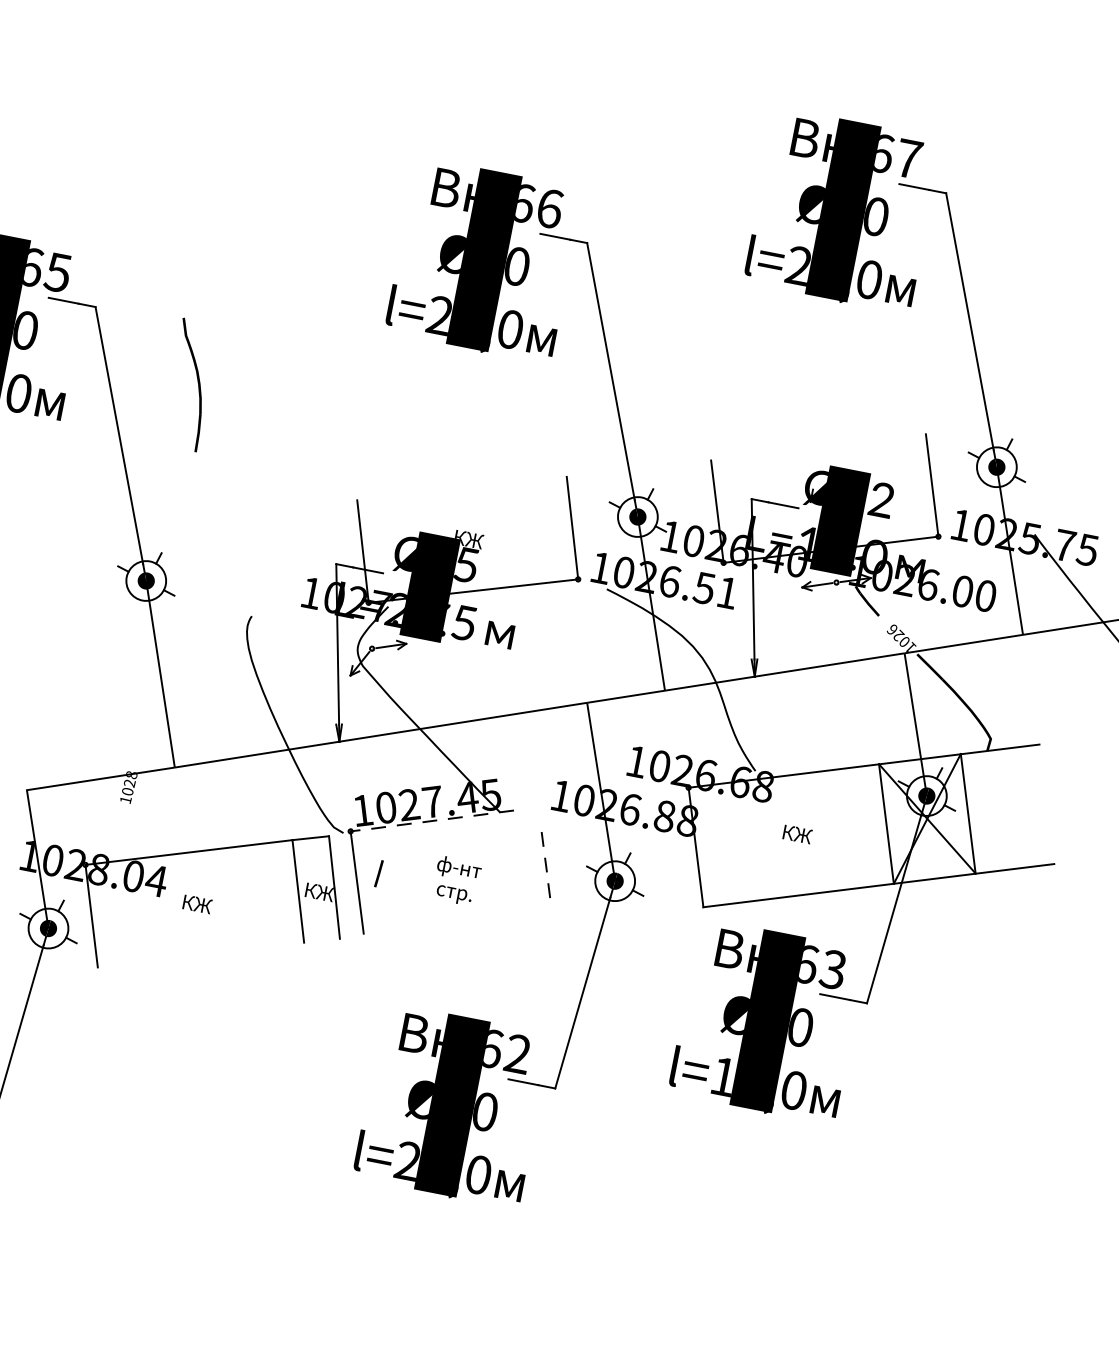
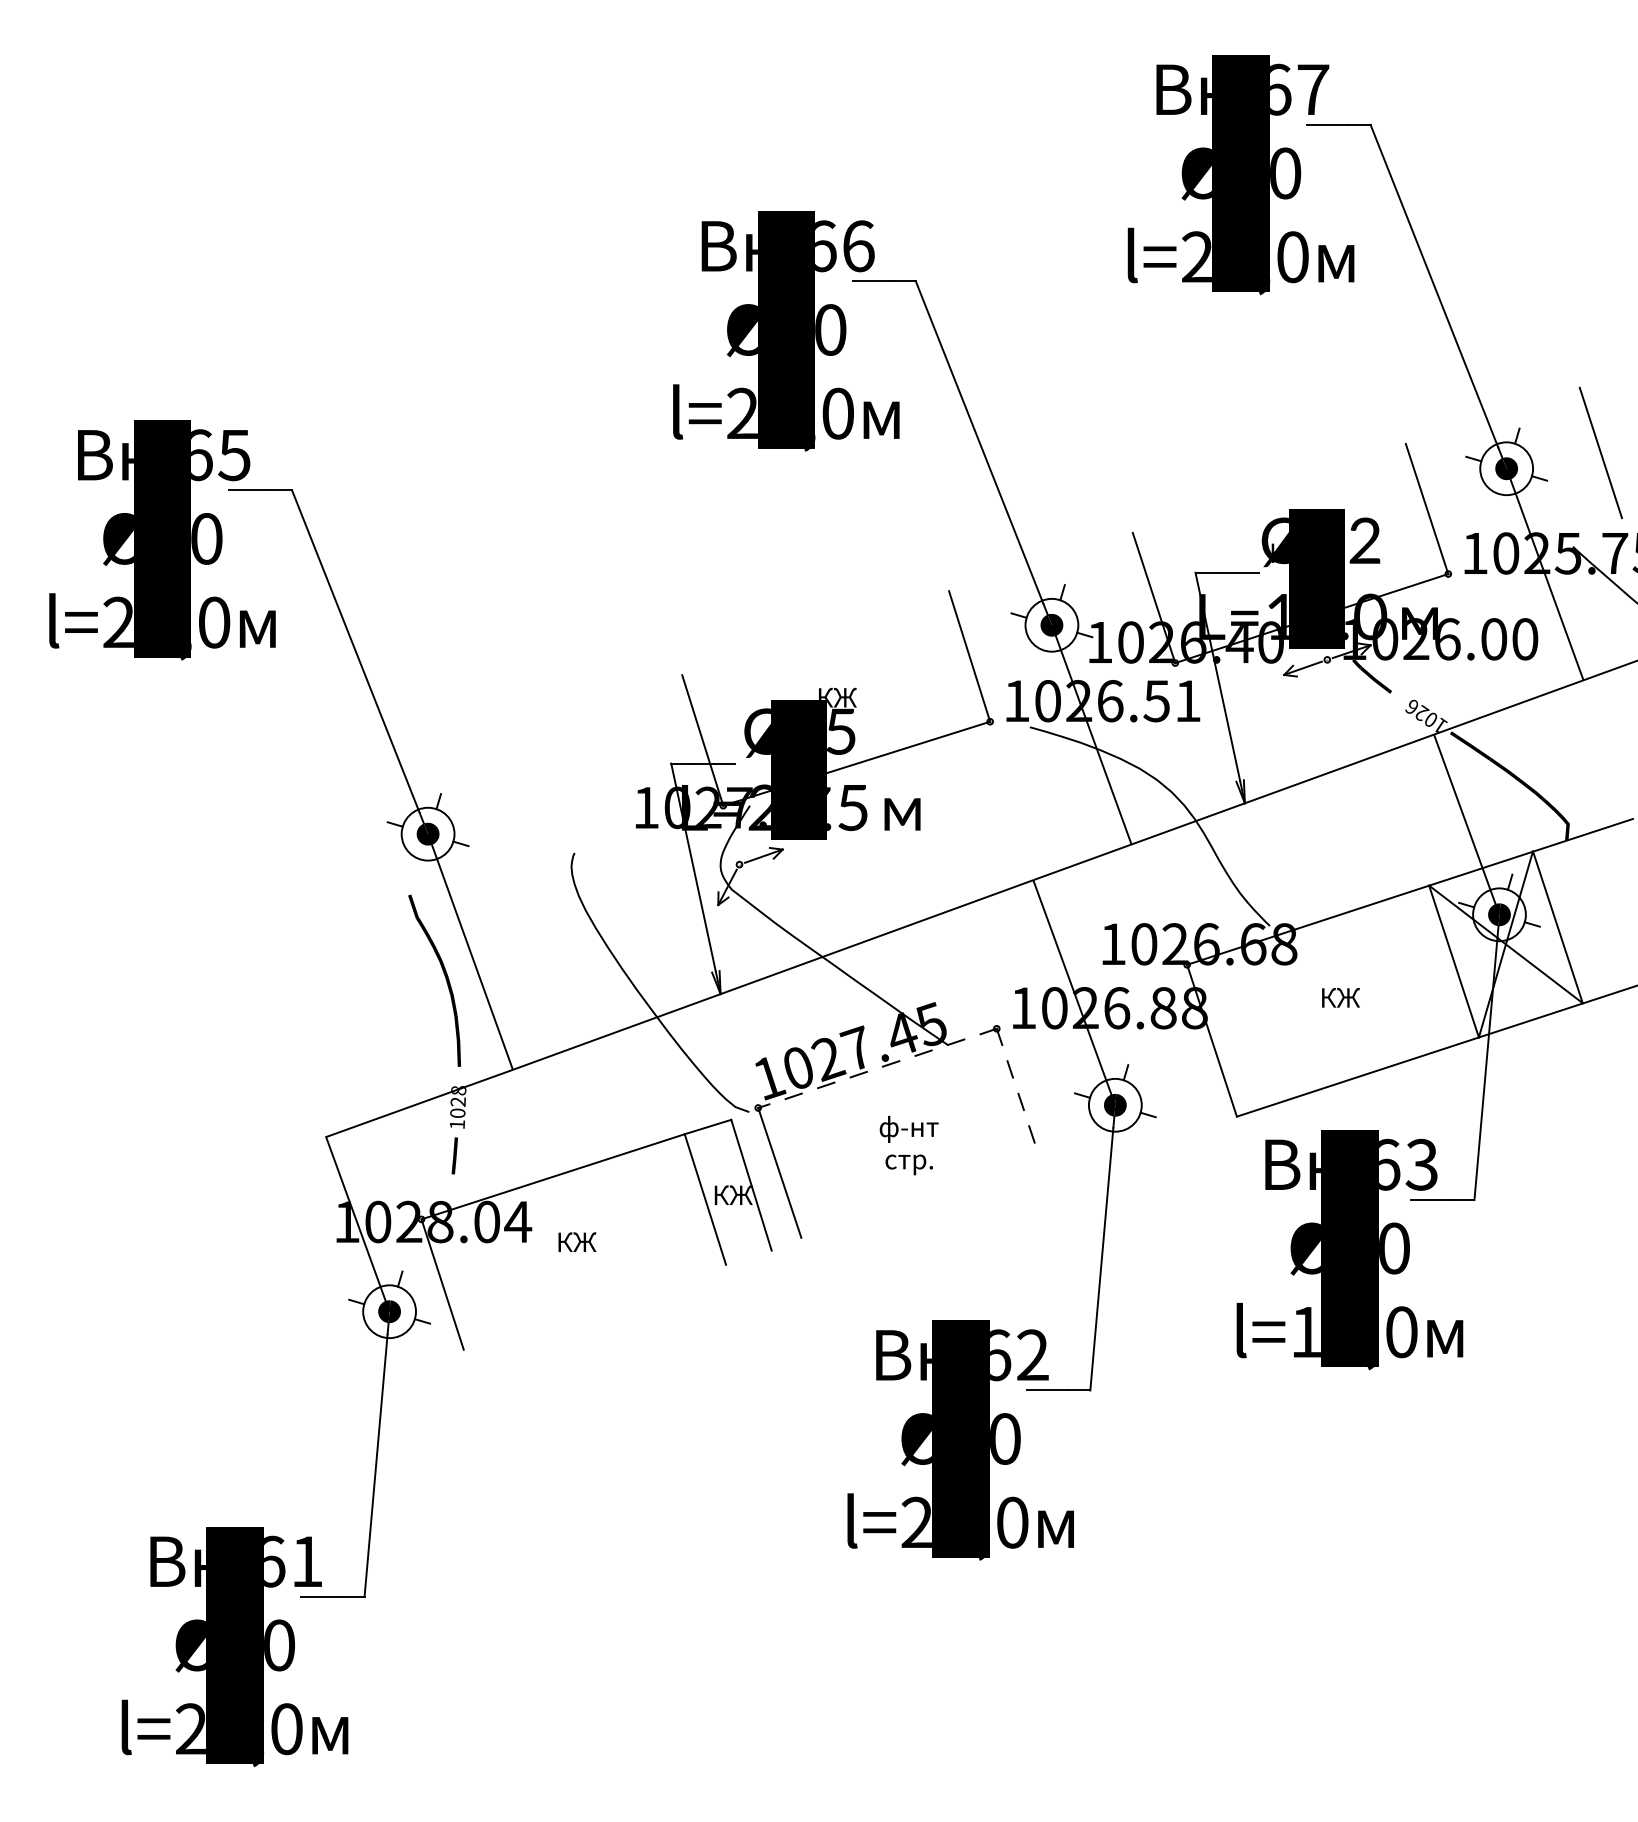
part: (197, 383) -> (444, 976), moved
line: (1068, 468) -> (1600, 452), added
part: (533, 811) -> (991, 1035), added
line: (378, 873) -> (454, 1155), moved

